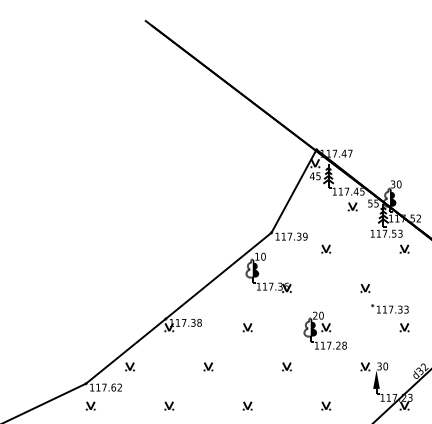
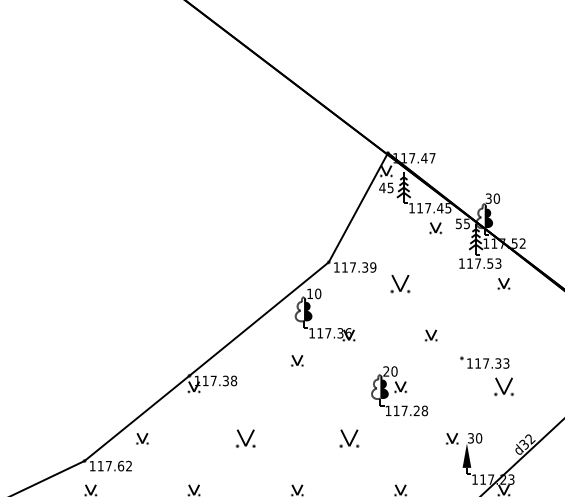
part: (326, 248) -> (401, 283), size x1.6
part: (365, 288) -> (431, 335), moved
part: (247, 327) -> (297, 360), moved
part: (404, 327) -> (503, 387), size x1.6
part: (208, 366) -> (245, 438), size x1.6
part: (286, 366) -> (348, 438), size x1.6

